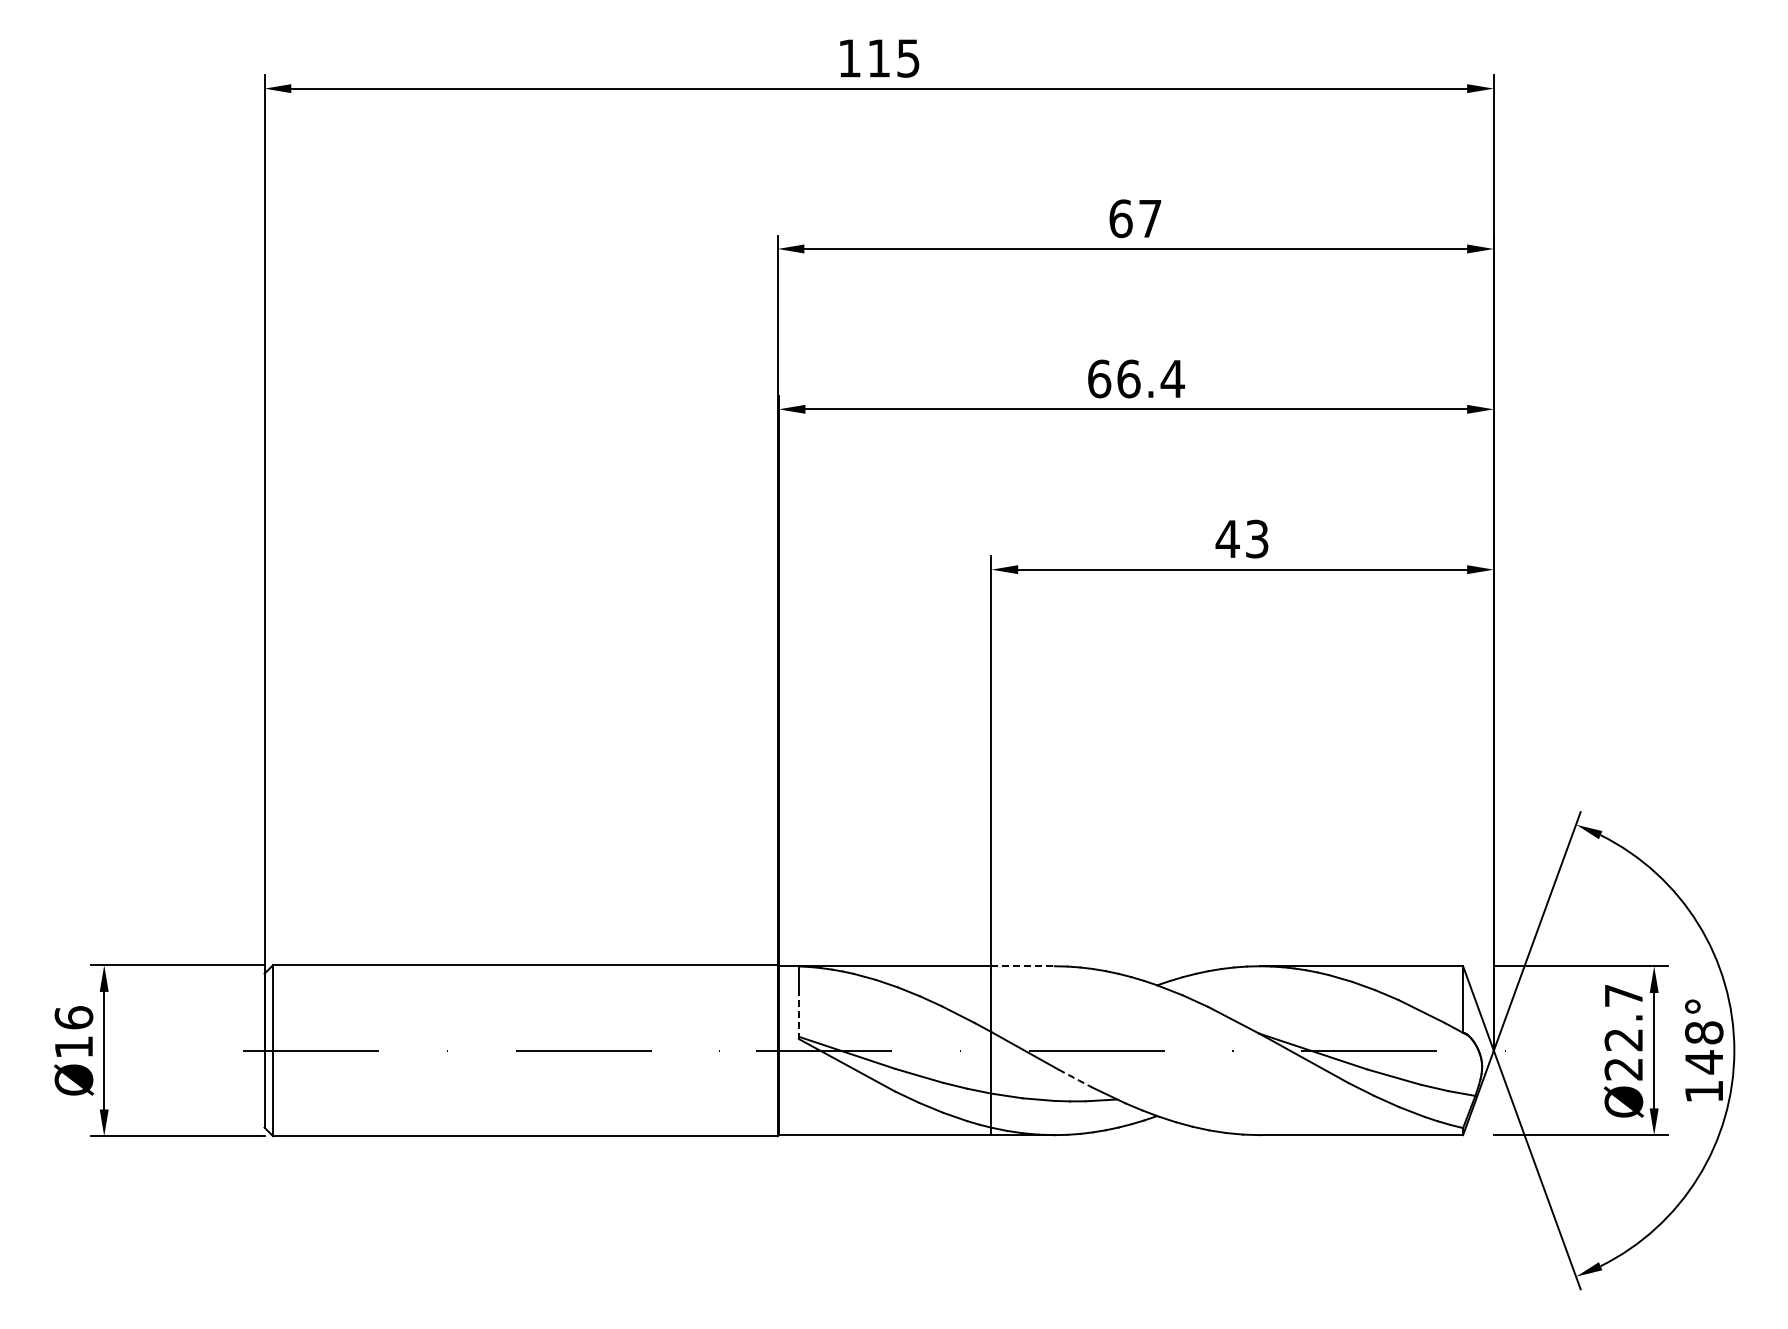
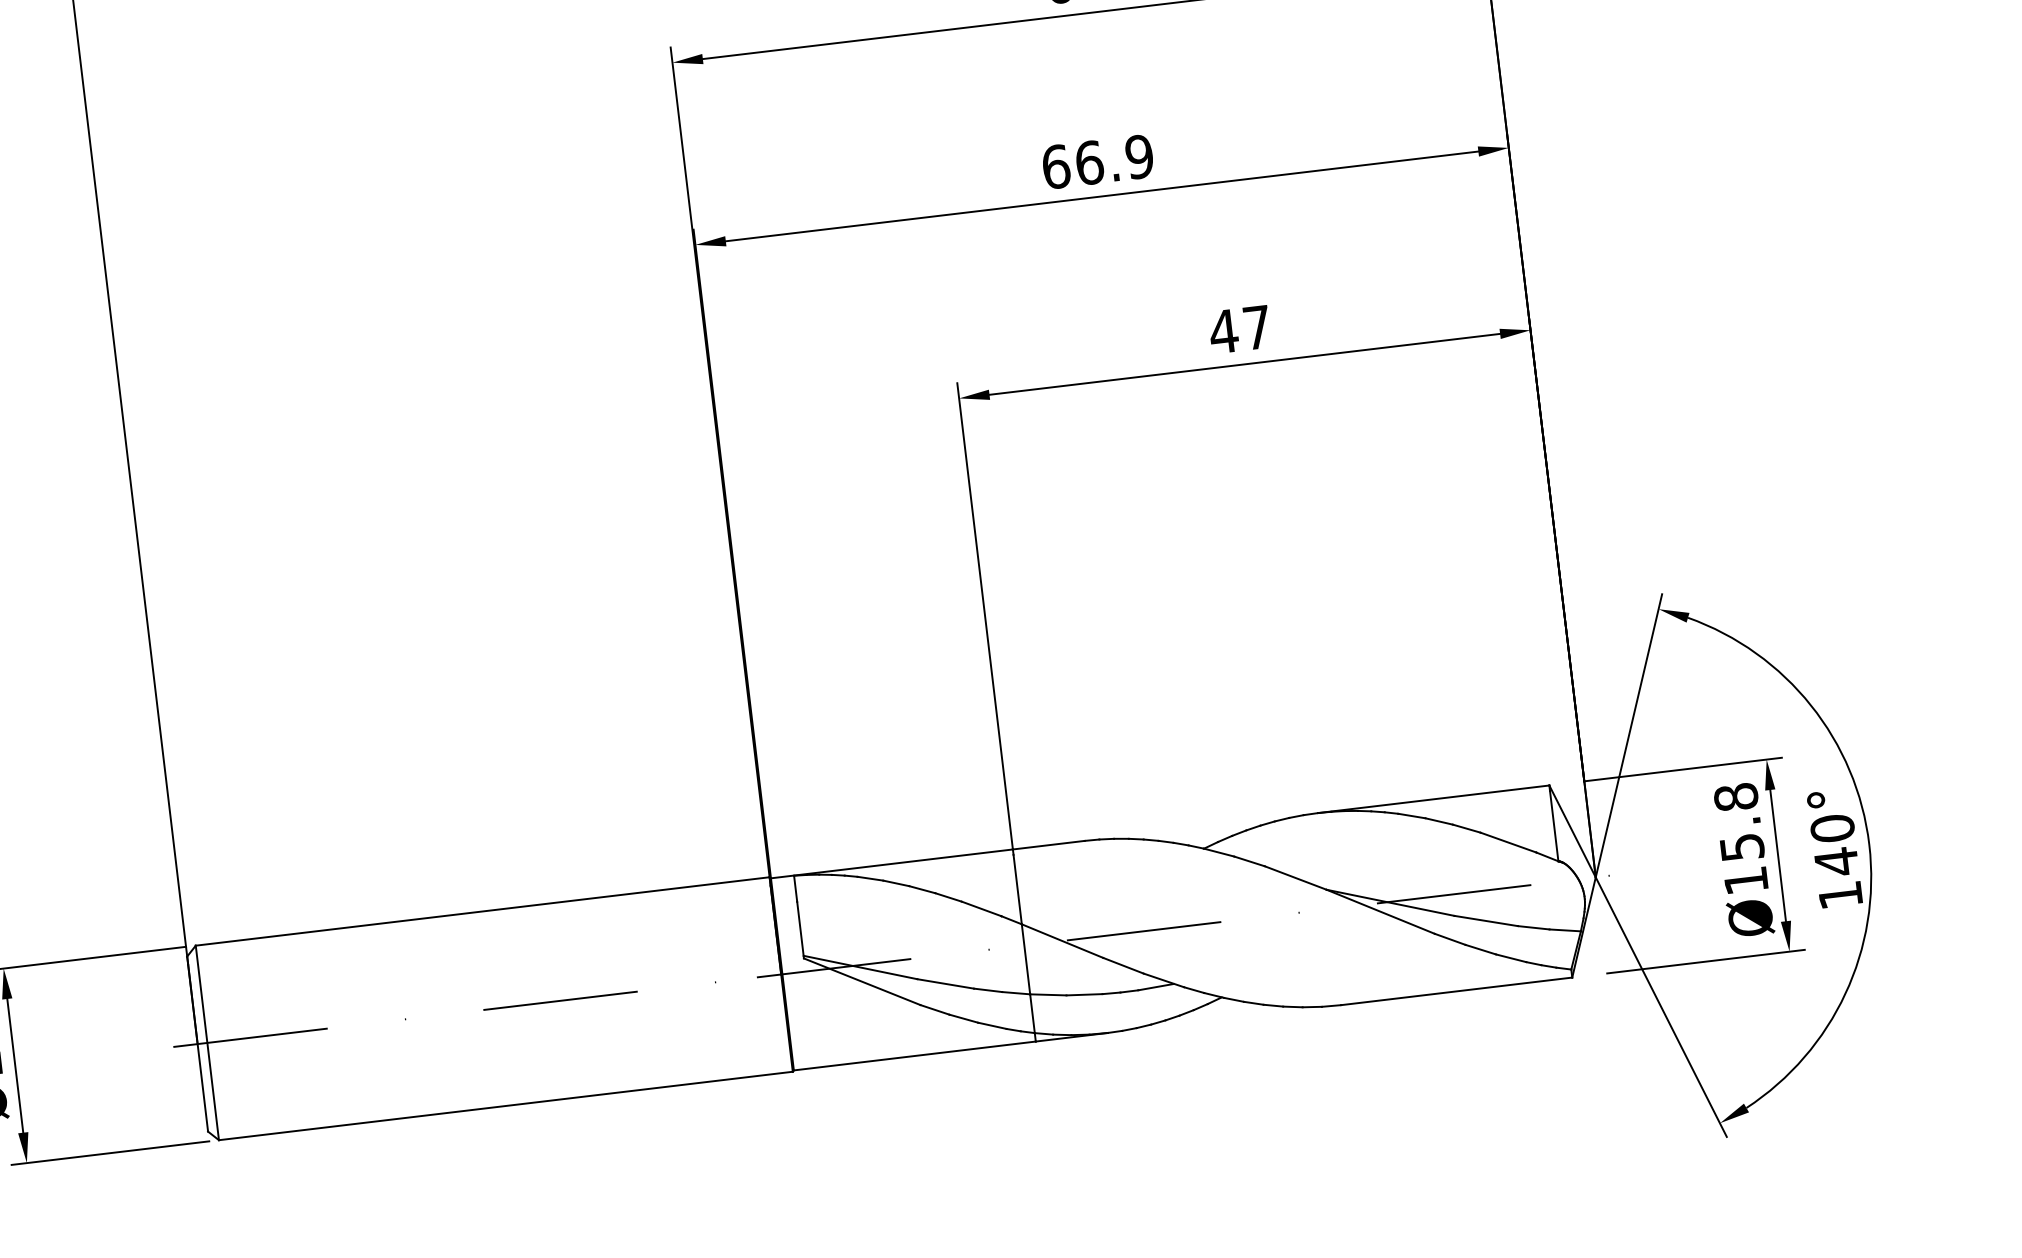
text: (1172, 378) -> (1139, 156), 66.4 -> 66.9
text: (1257, 538) -> (1257, 326), 43 -> 47
line: (1023, 966) -> (1049, 845), dashed -> solid
line: (799, 1014) -> (801, 930), dashed -> solid
text: (1623, 1032) -> (1740, 839), Ø22.7 -> Ø15.8
text: (1704, 1032) -> (1832, 828), 148° -> 140°
line: (1075, 1078) -> (1123, 965), dashed -> solid

